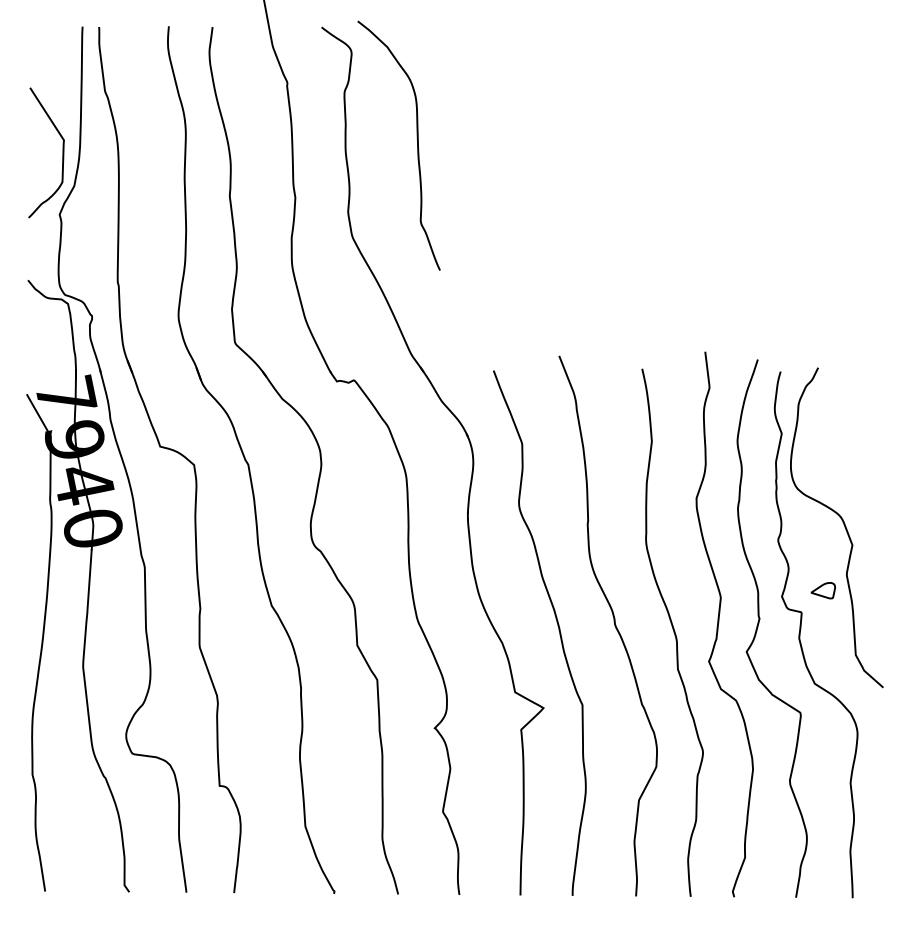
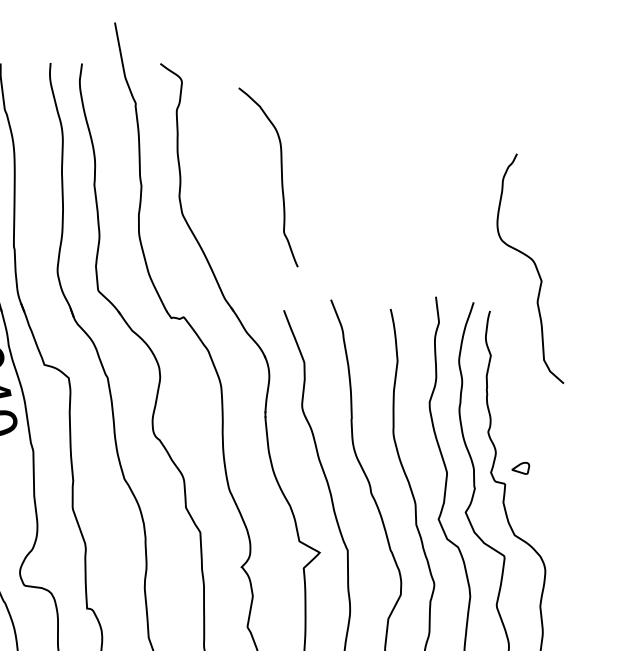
curve: (417, 145) -> (281, 177), moved
curve: (843, 524) -> (535, 266), moved

